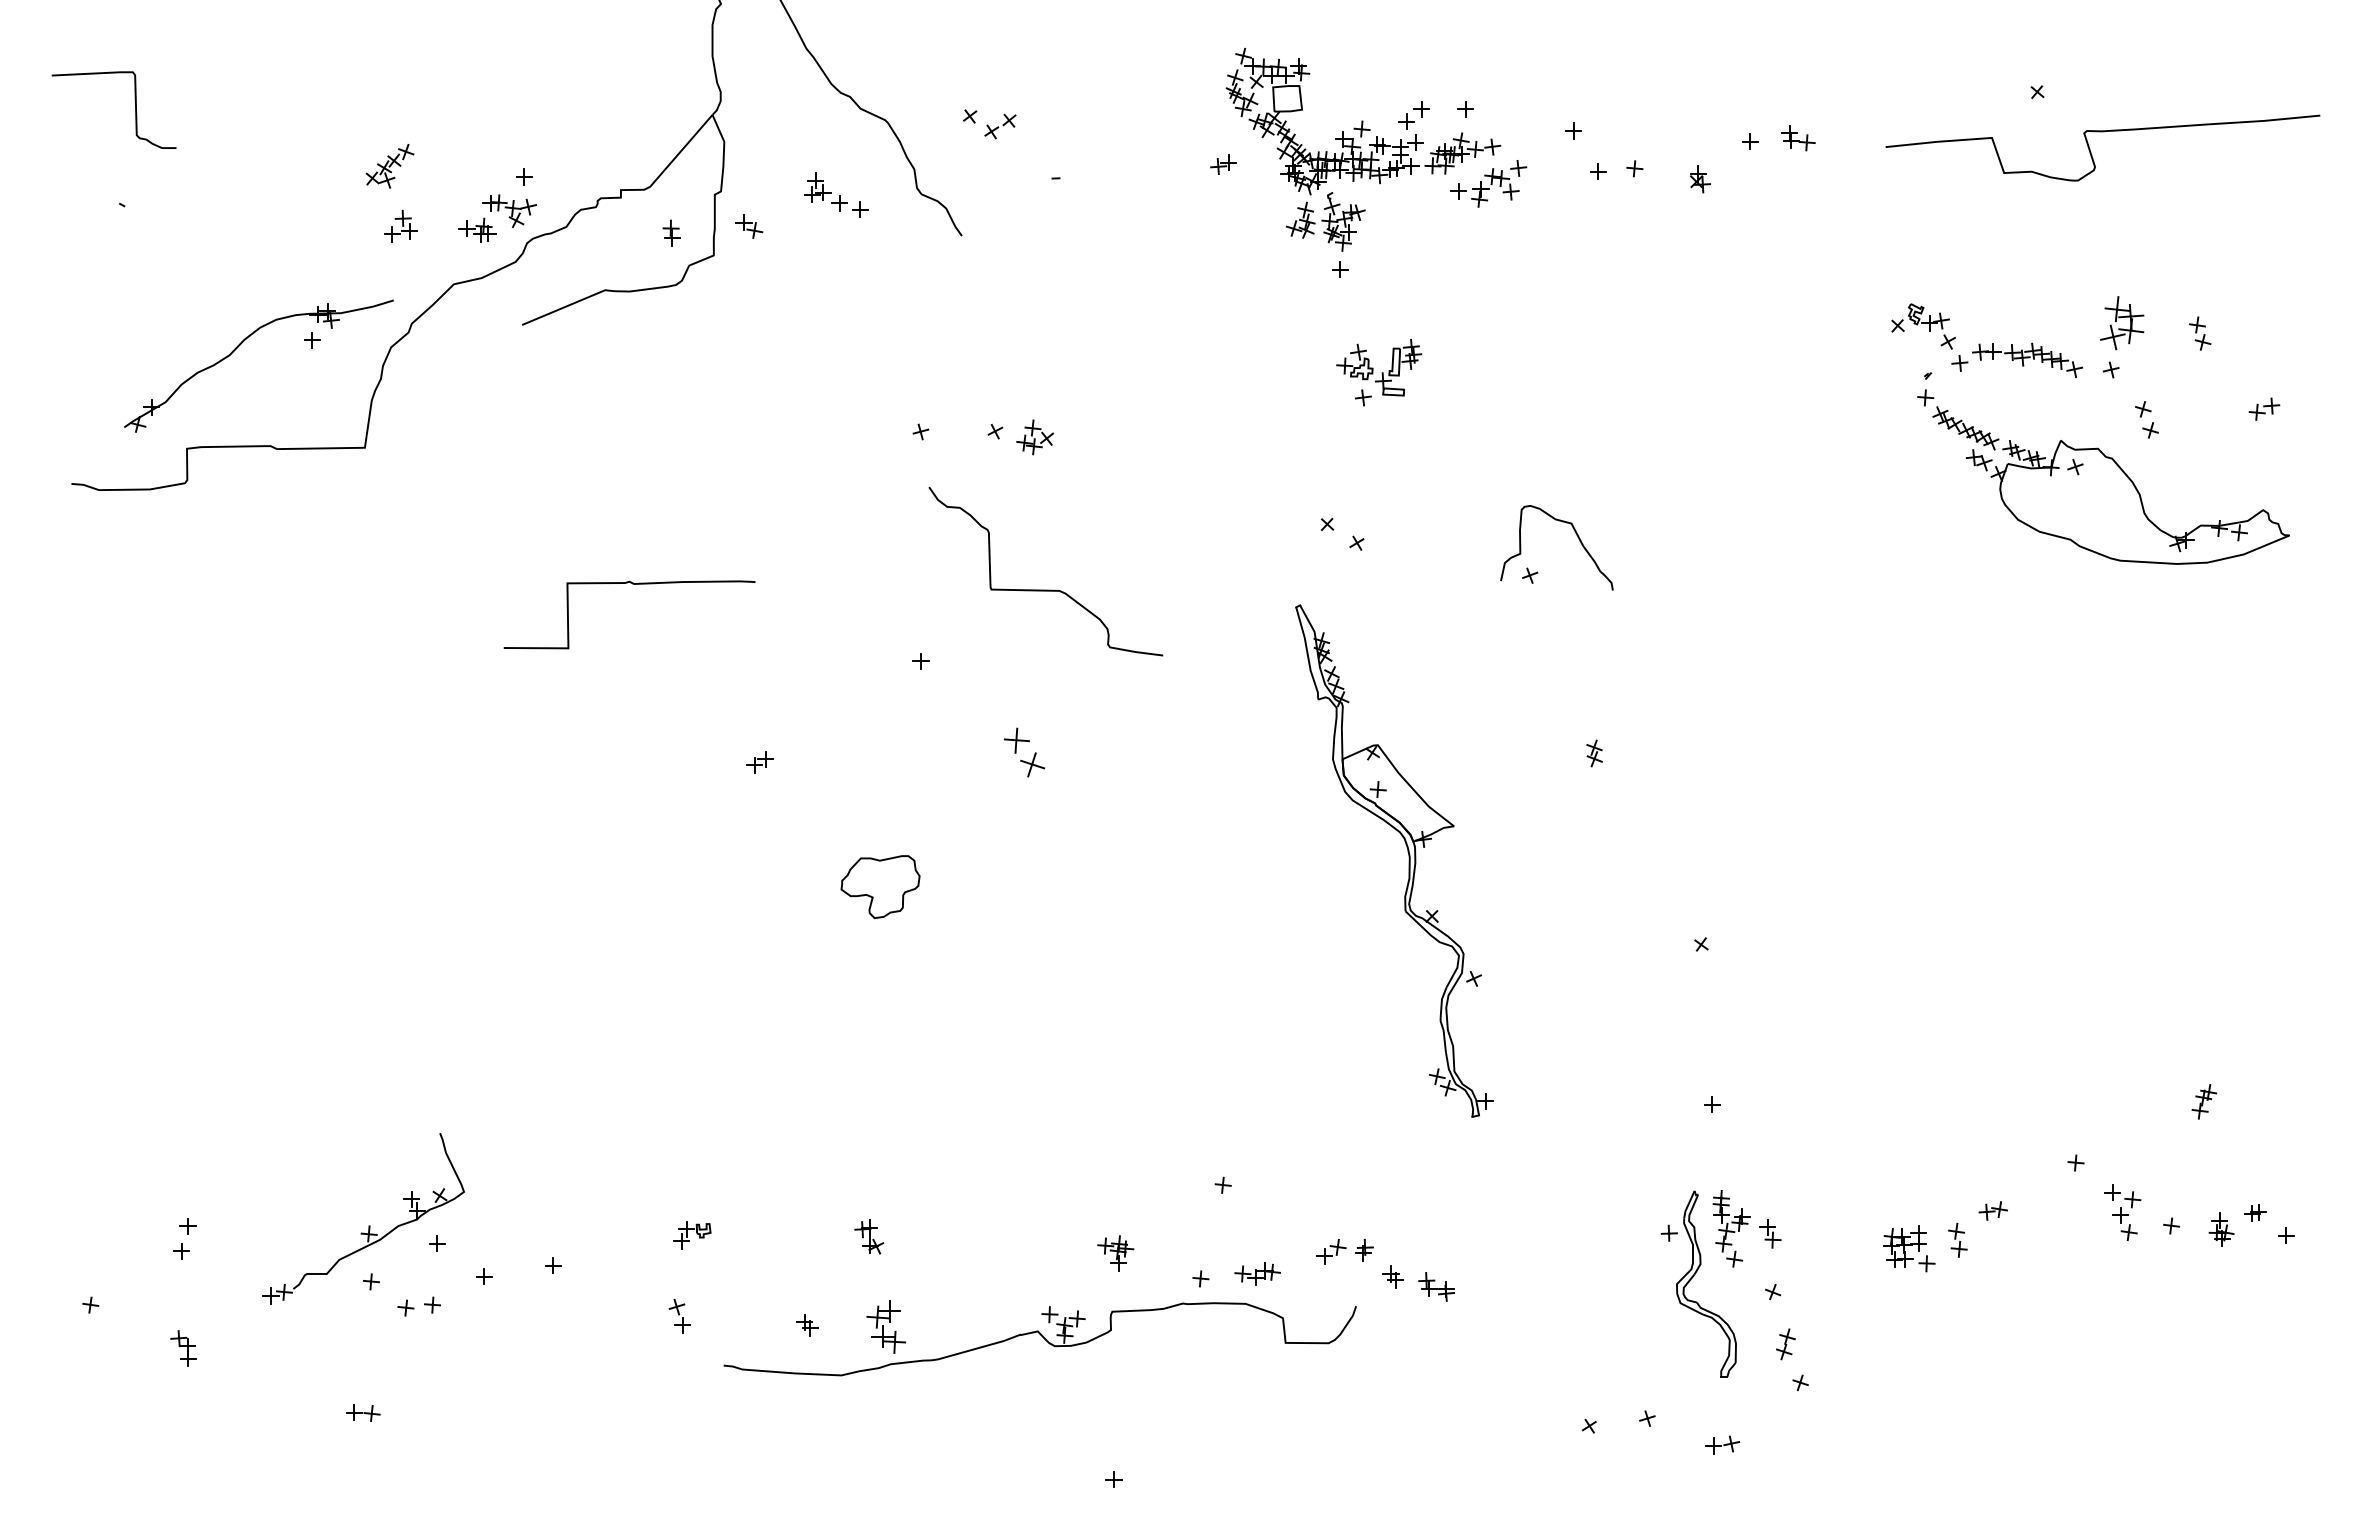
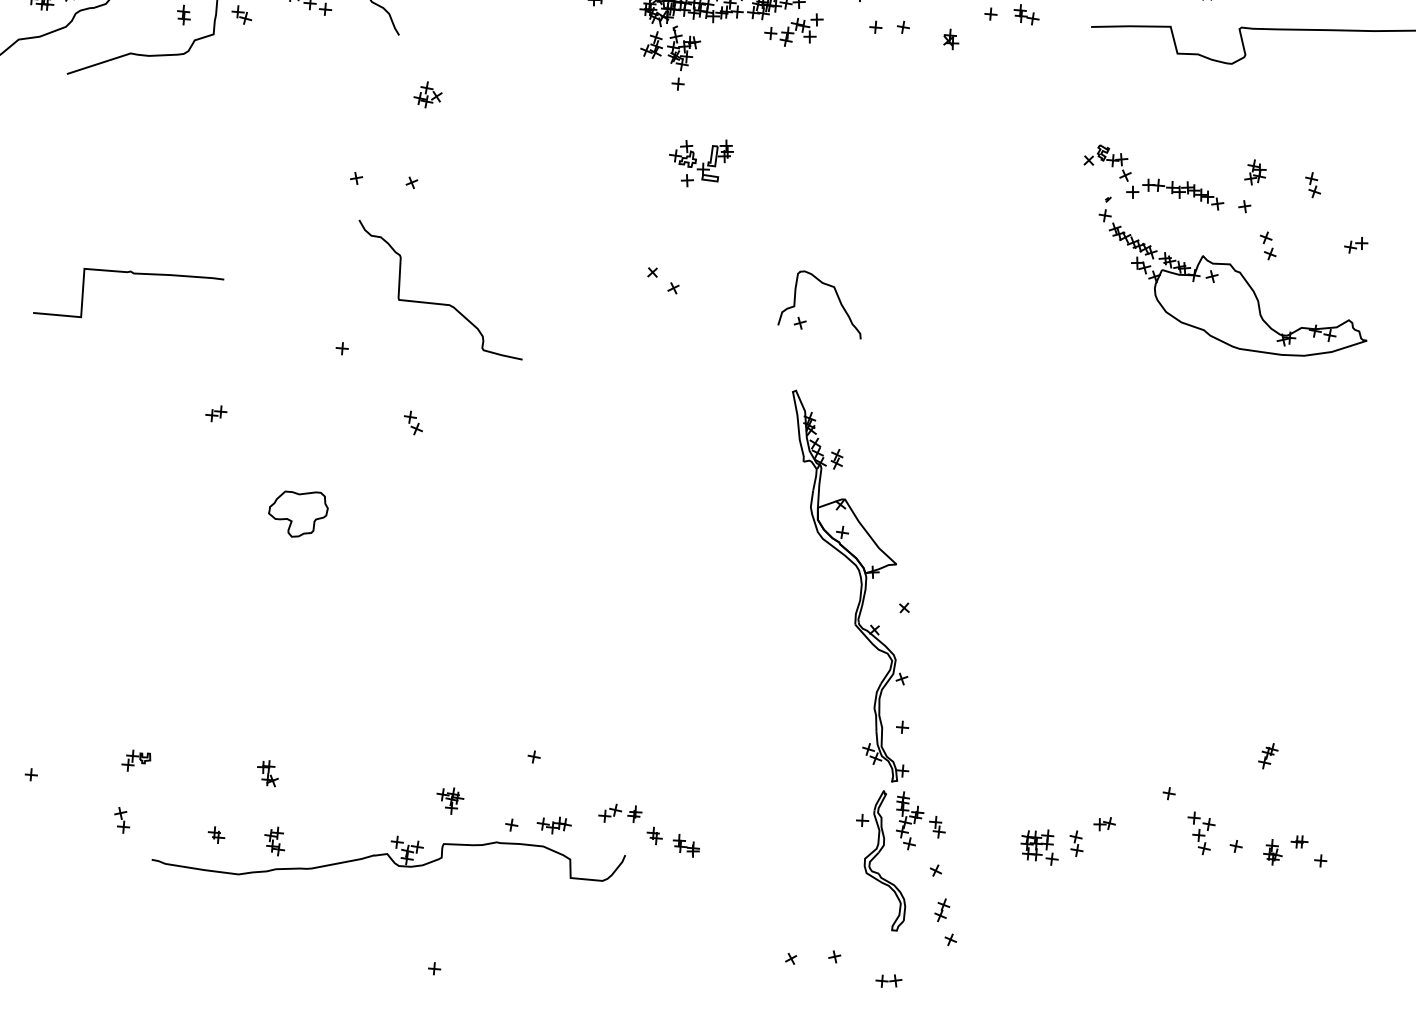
part: (2121, 323) -> (1255, 172), size x0.62
part: (1034, 437) -> (427, 95), moved
part: (1024, 752) -> (413, 423), size x0.62
part: (1408, 860) -> (860, 587), moved
part: (885, 1326) -> (274, 840), size x0.71

